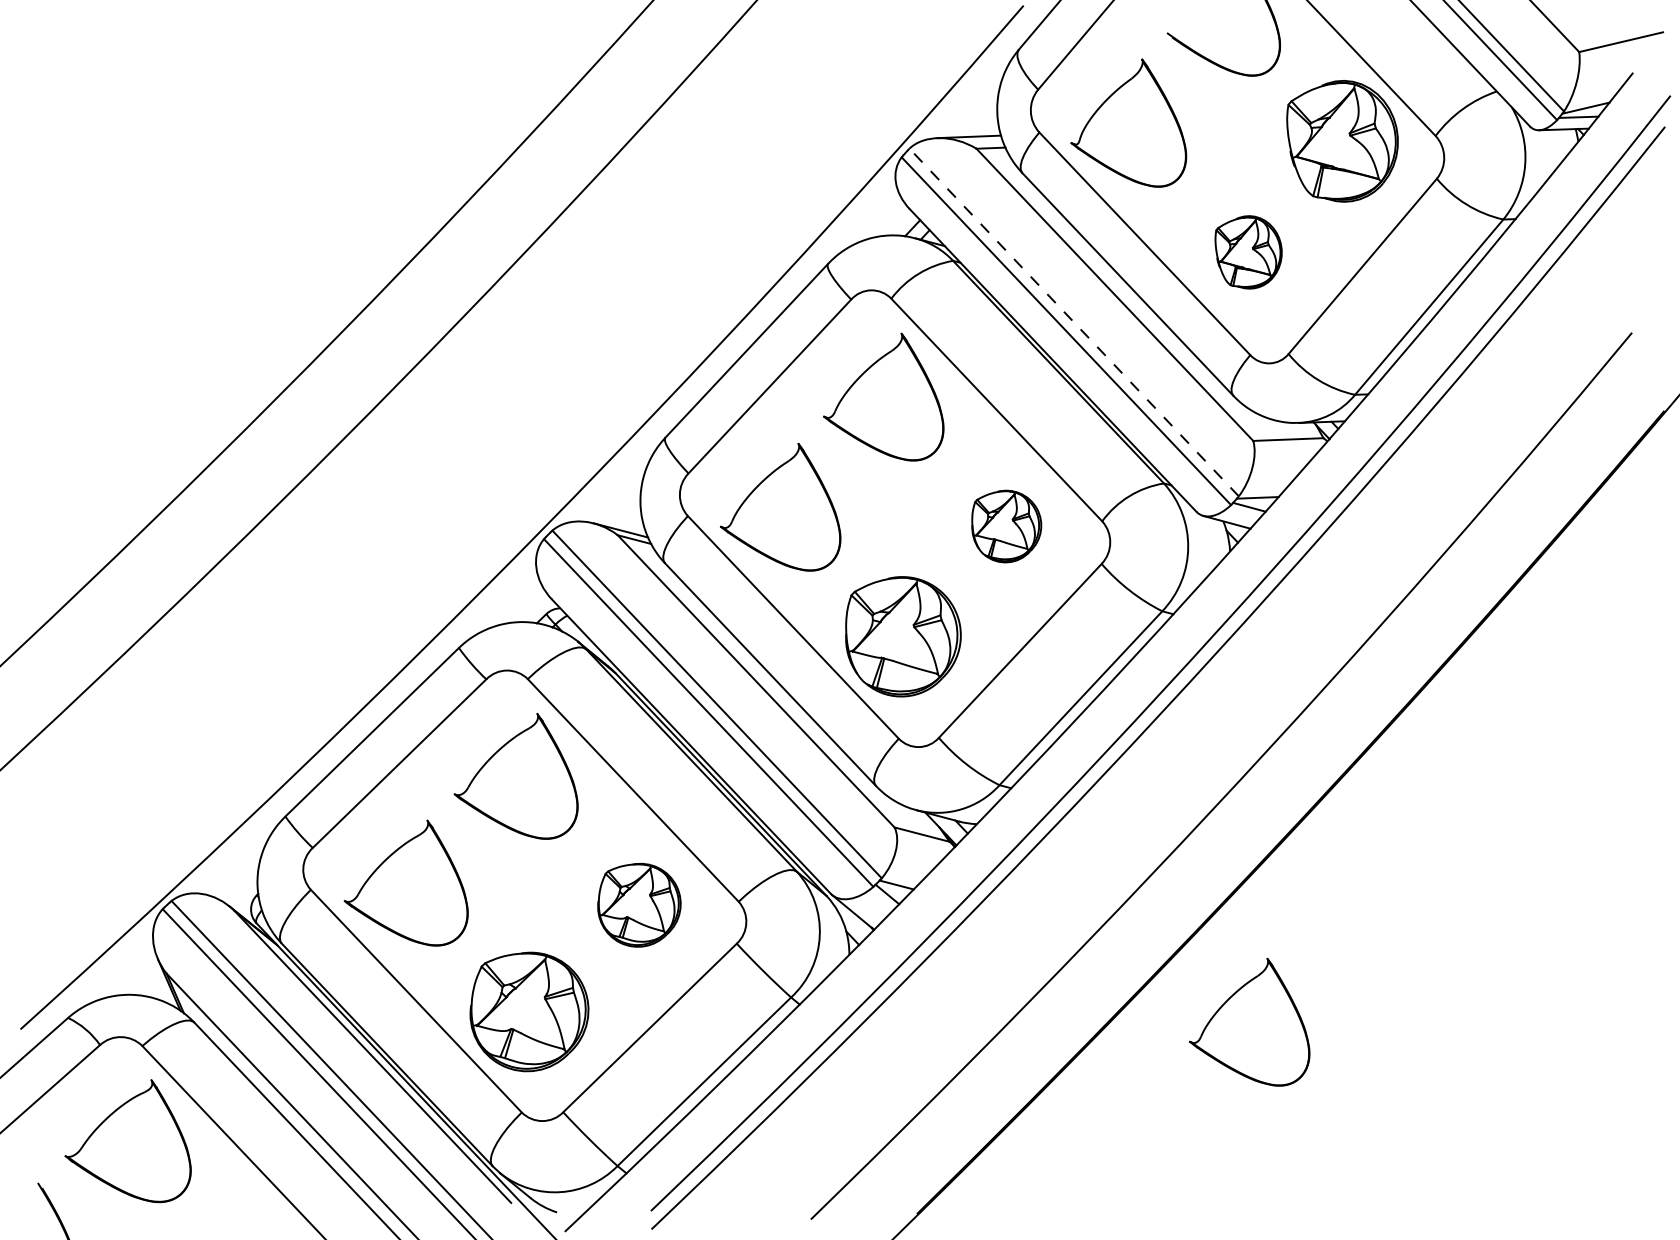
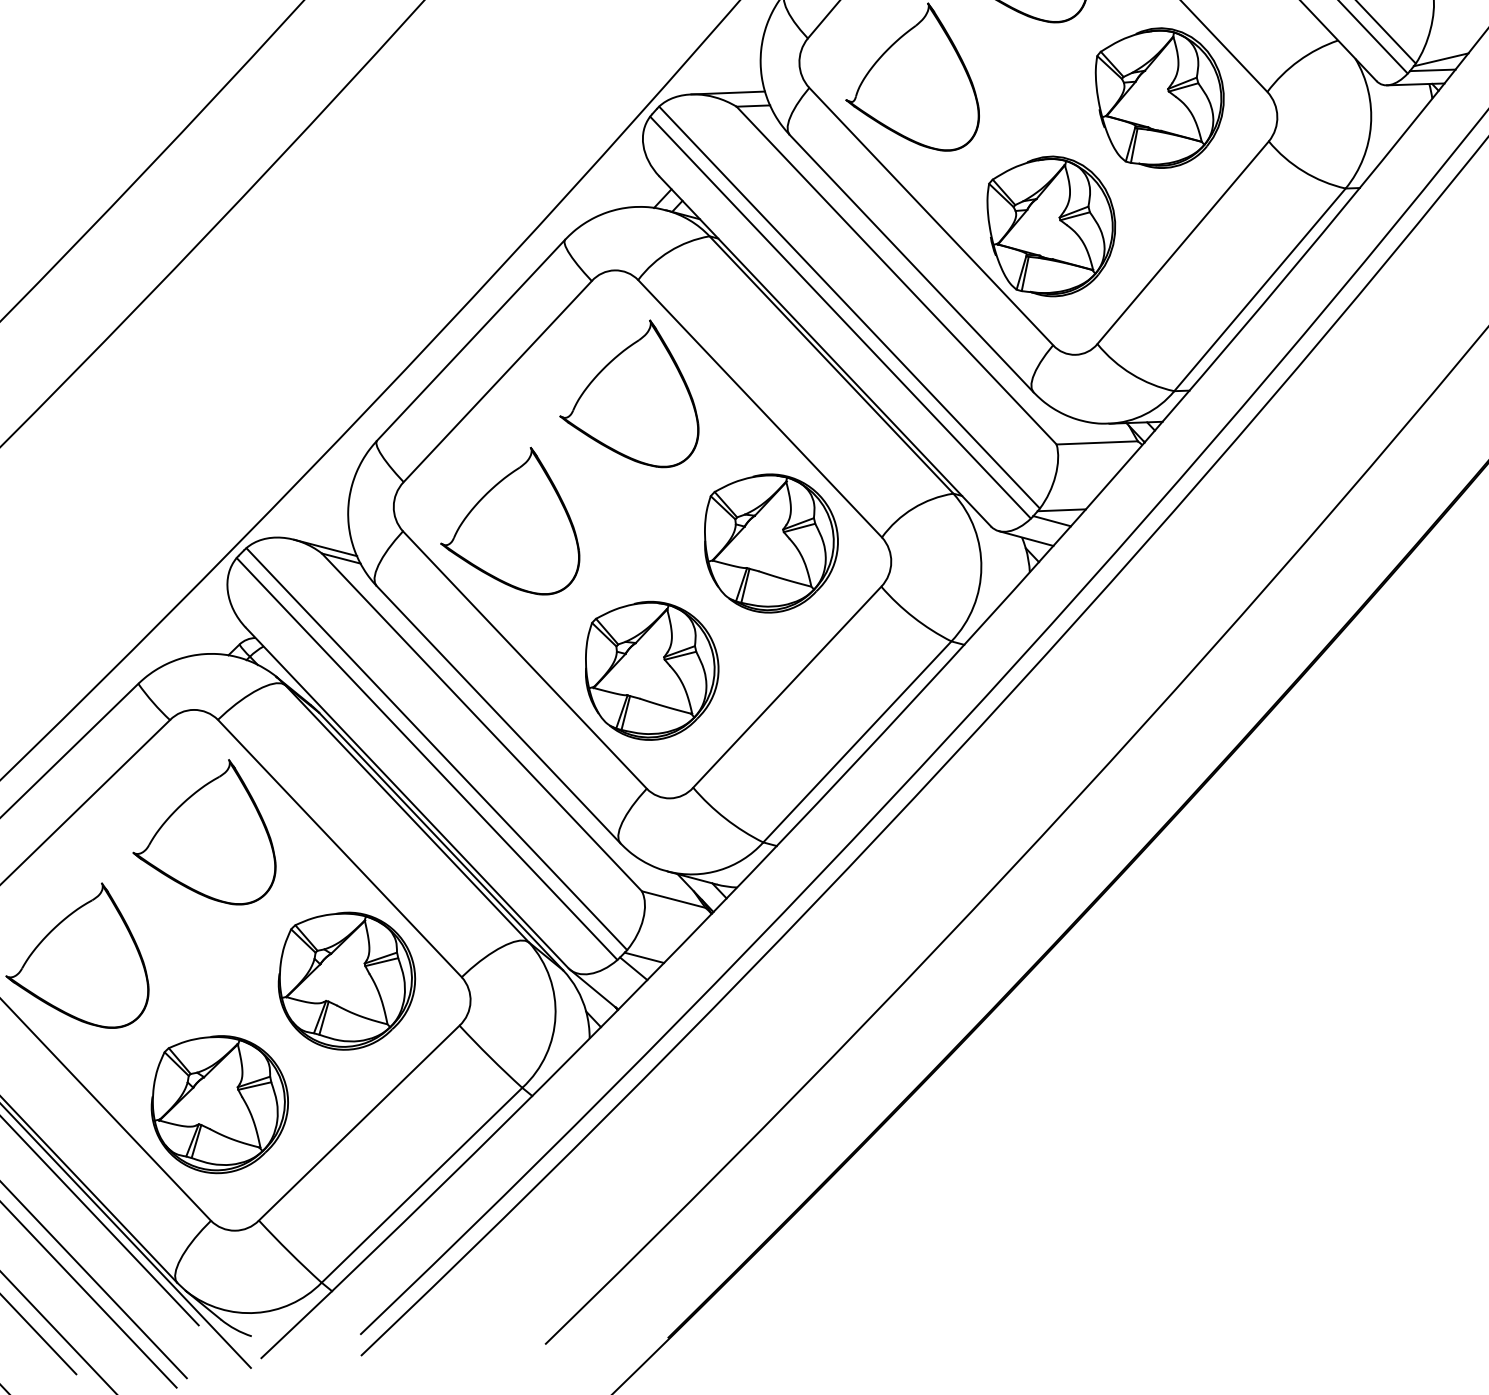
part: (1248, 252) -> (1051, 226), size x1.67
line: (1073, 322) -> (848, 307), dashed -> solid
part: (1006, 526) -> (771, 543), size x1.67
part: (639, 905) -> (347, 981), size x1.43
part: (1249, 1021) -> (1052, 1115), removed

